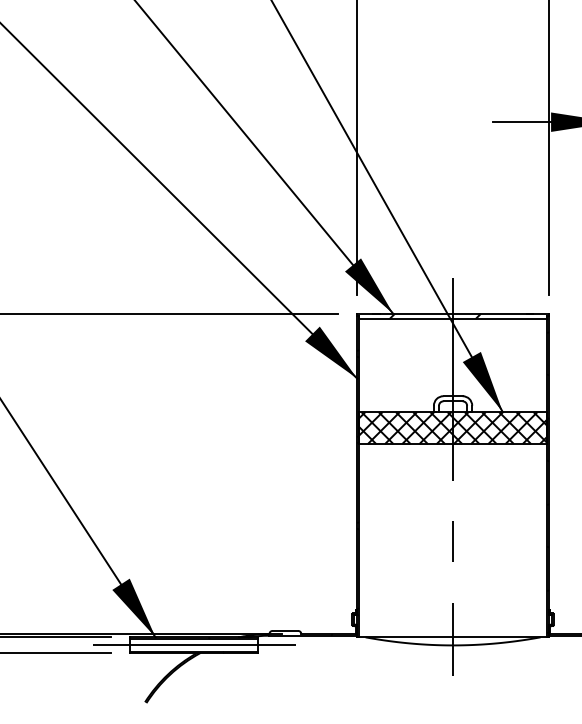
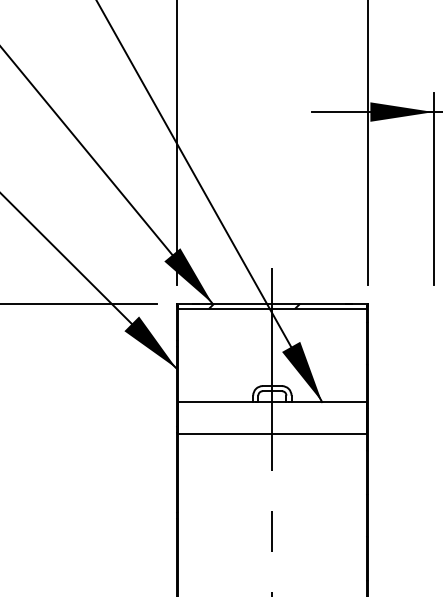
hatch: (452, 428) -> (271, 418), removed

